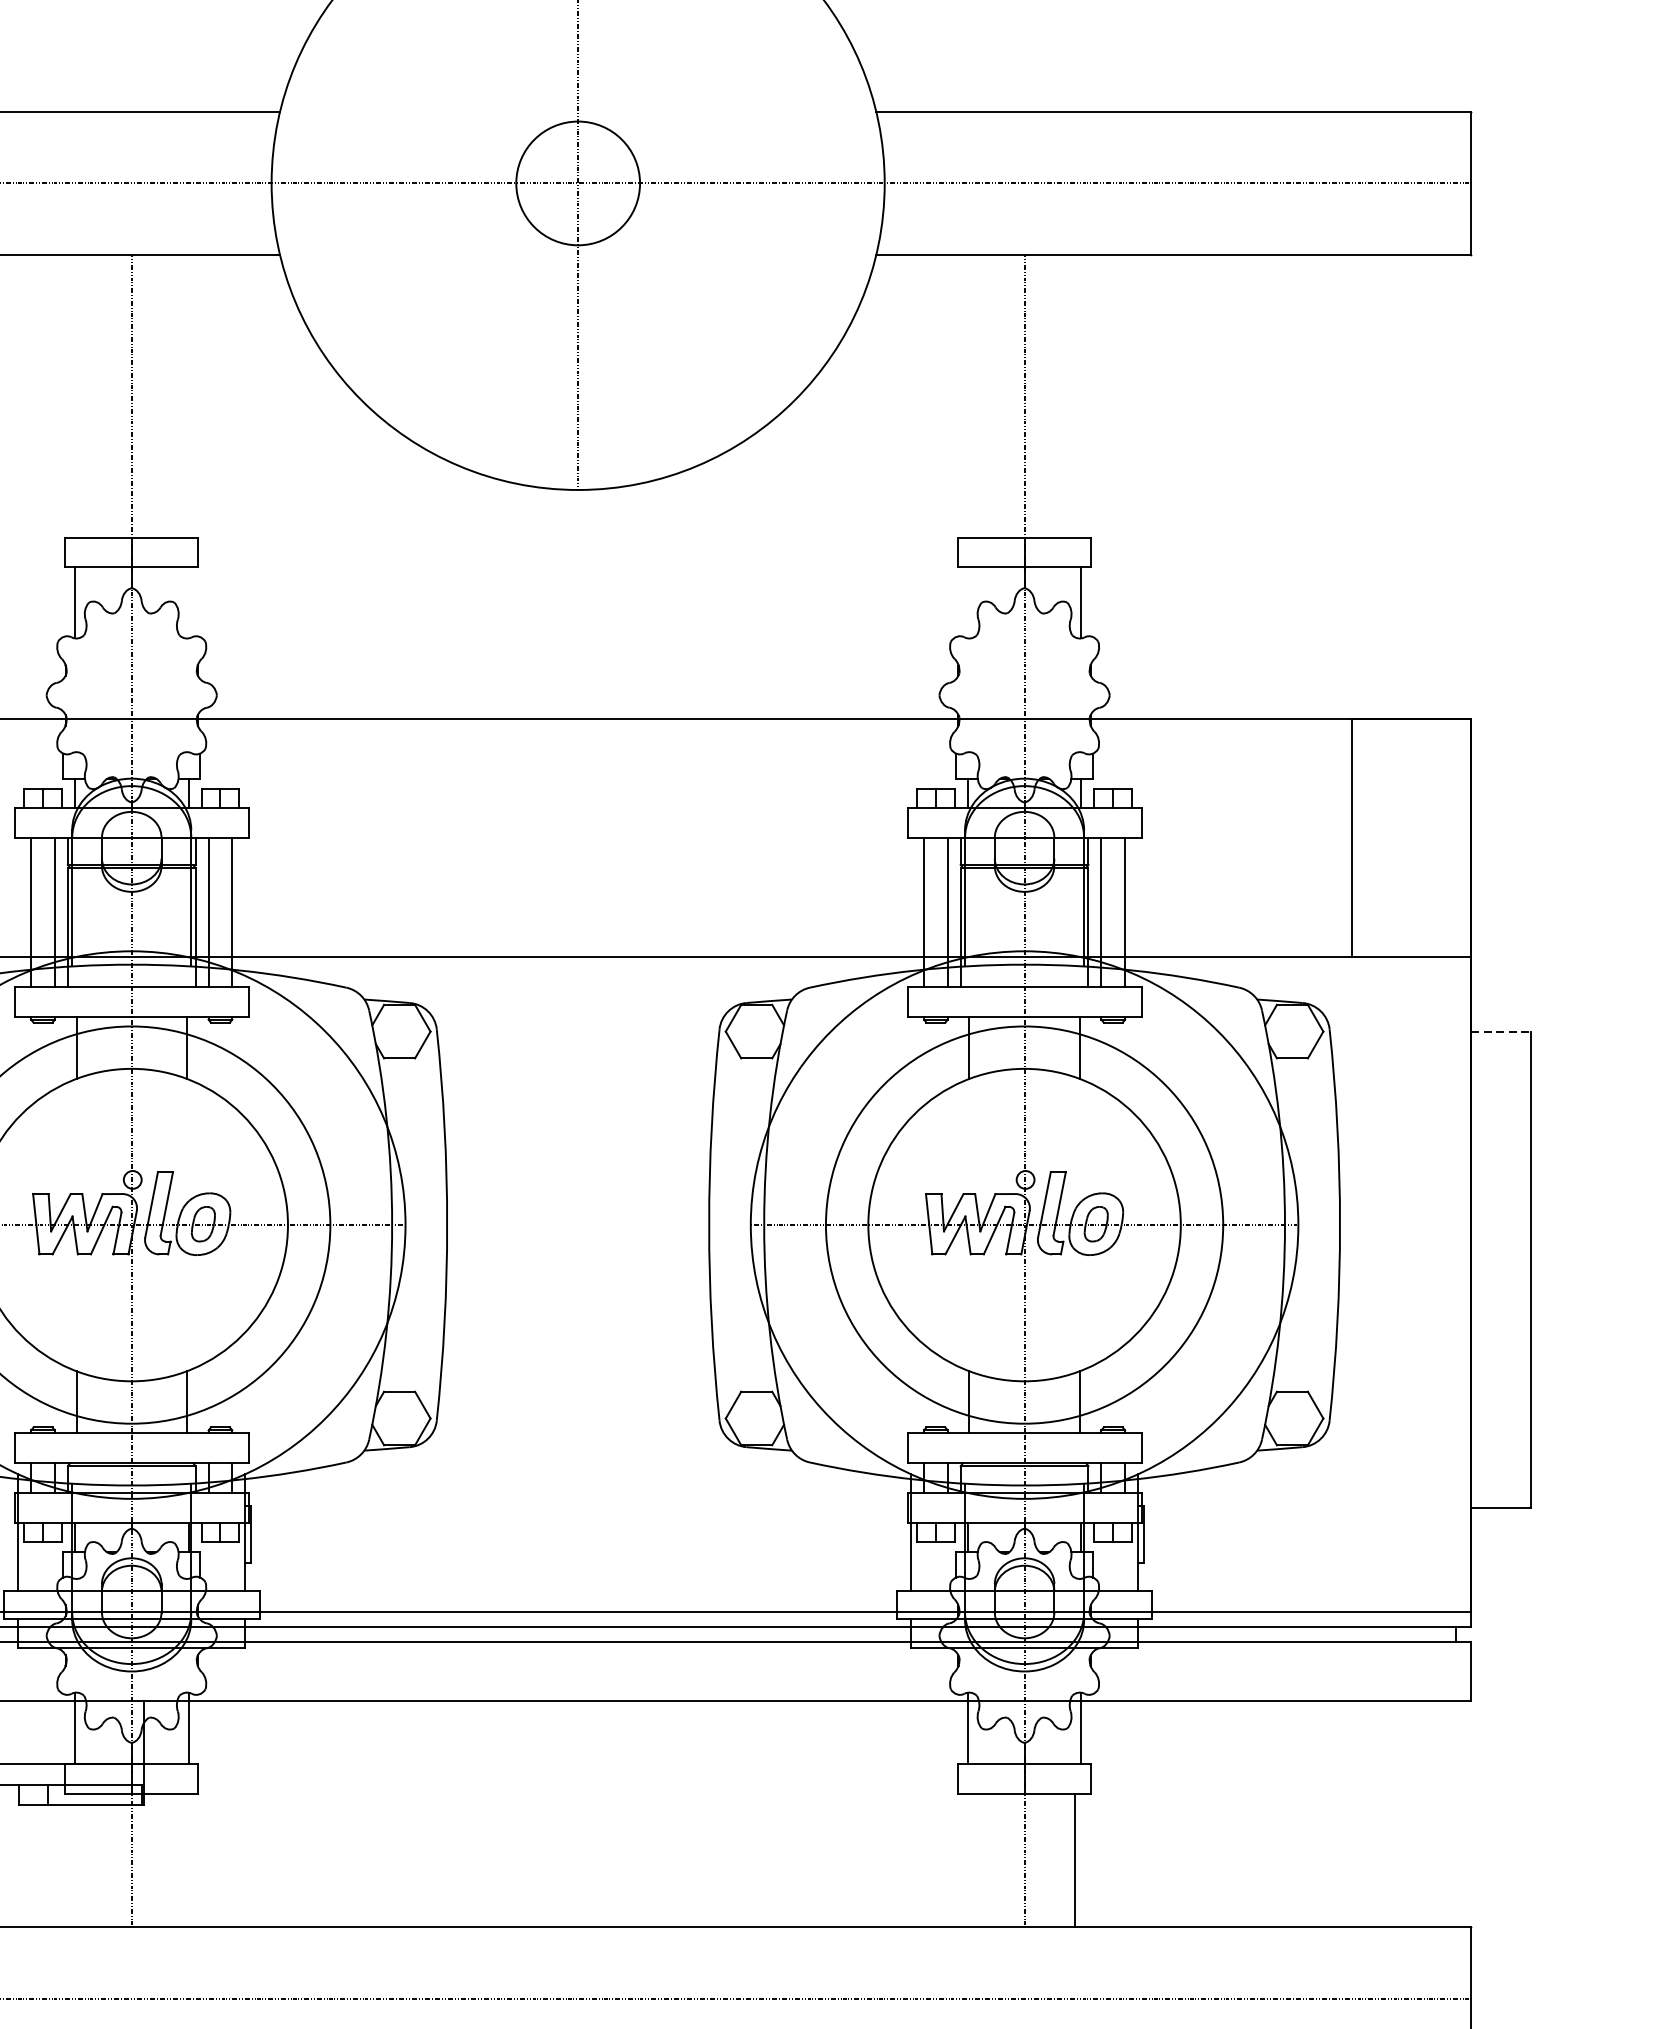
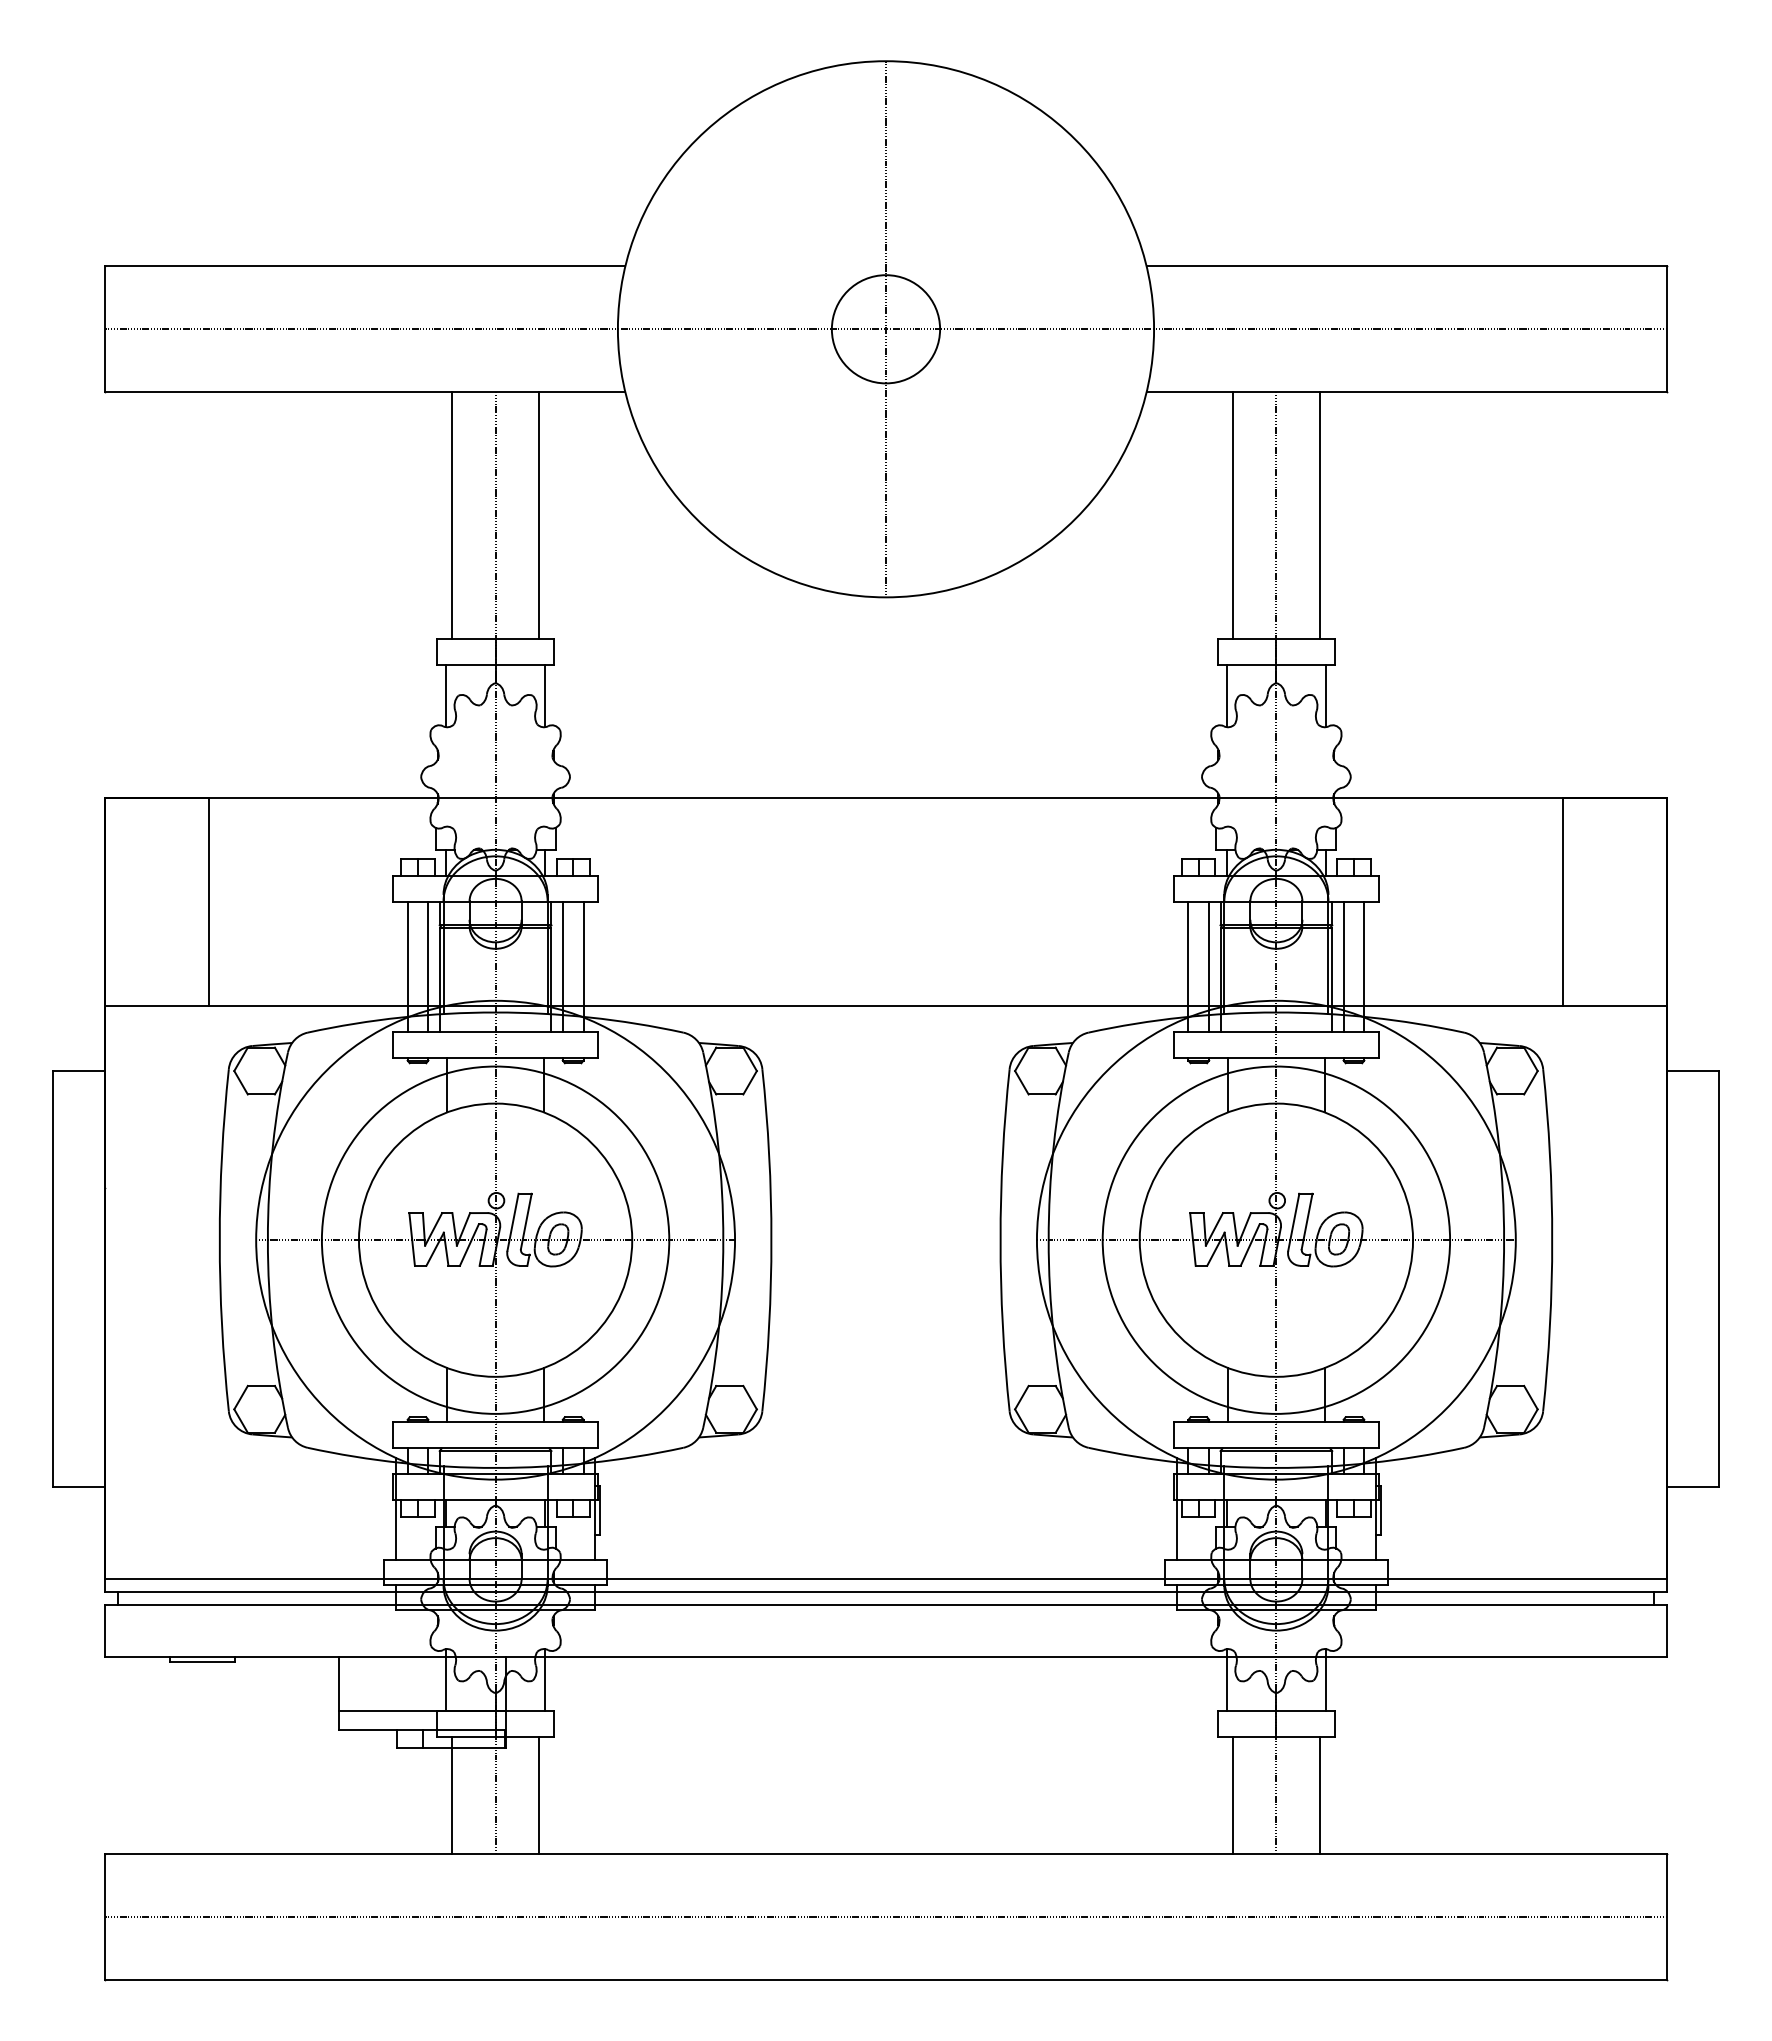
line: (81, 396) -> (451, 515), added
line: (181, 396) -> (539, 515), added
line: (974, 396) -> (1232, 515), added
line: (1075, 396) -> (1320, 515), added
line: (188, 603) -> (545, 696), added
line: (967, 603) -> (1226, 696), added
line: (1501, 1032) -> (1693, 1071), dashed -> solid
line: (81, 1860) -> (451, 1795), added
line: (181, 1860) -> (539, 1795), added
line: (974, 1860) -> (1232, 1795), added

